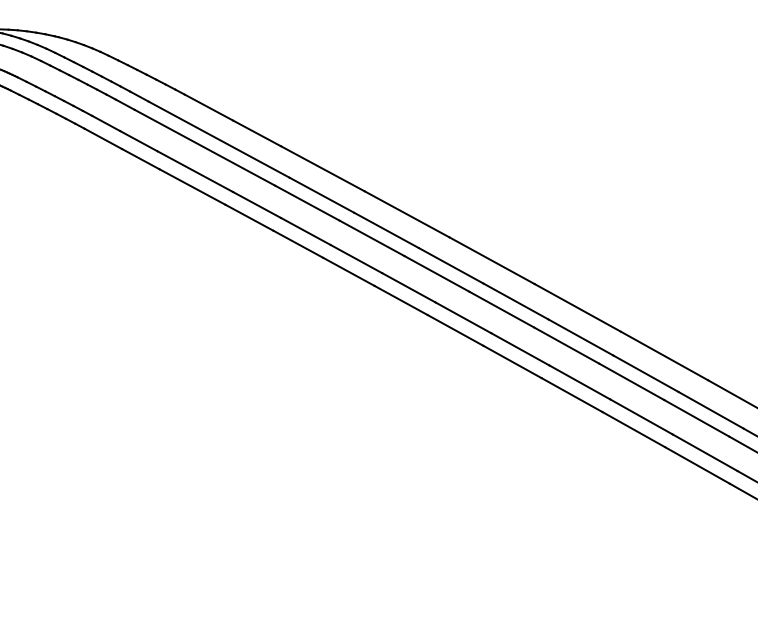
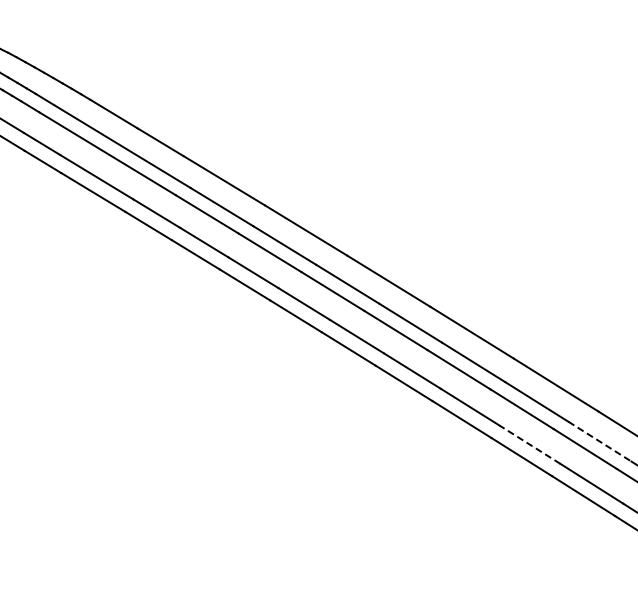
line: (711, 410) -> (600, 441), solid -> dashed
line: (641, 416) -> (530, 444), solid -> dashed

